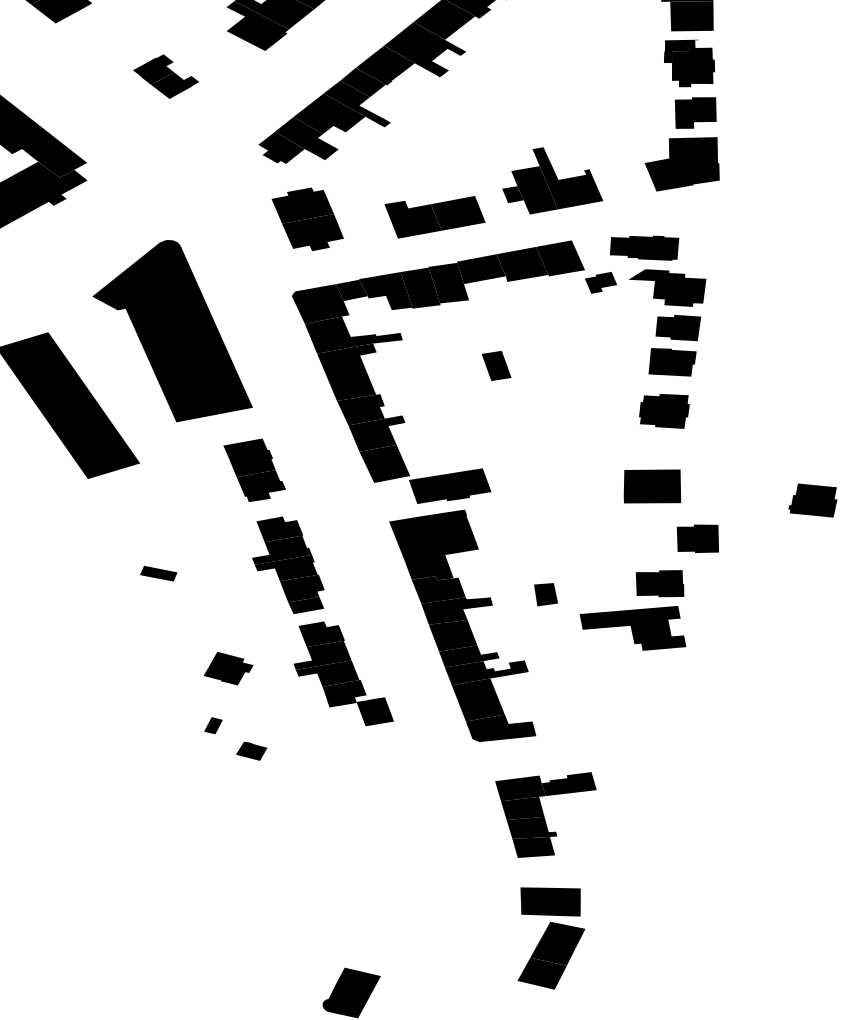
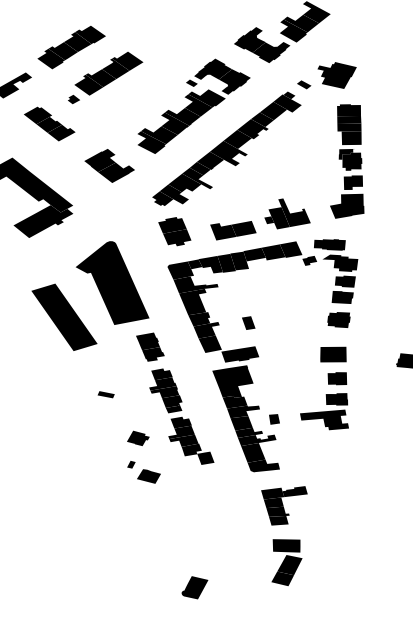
part: (165, 75) -> (109, 165), size x1.67
part: (496, 364) -> (248, 322), moved
part: (698, 538) -> (337, 378), moved
part: (546, 594) -> (274, 419), moved
part: (250, 751) -> (148, 476), size x1.67

